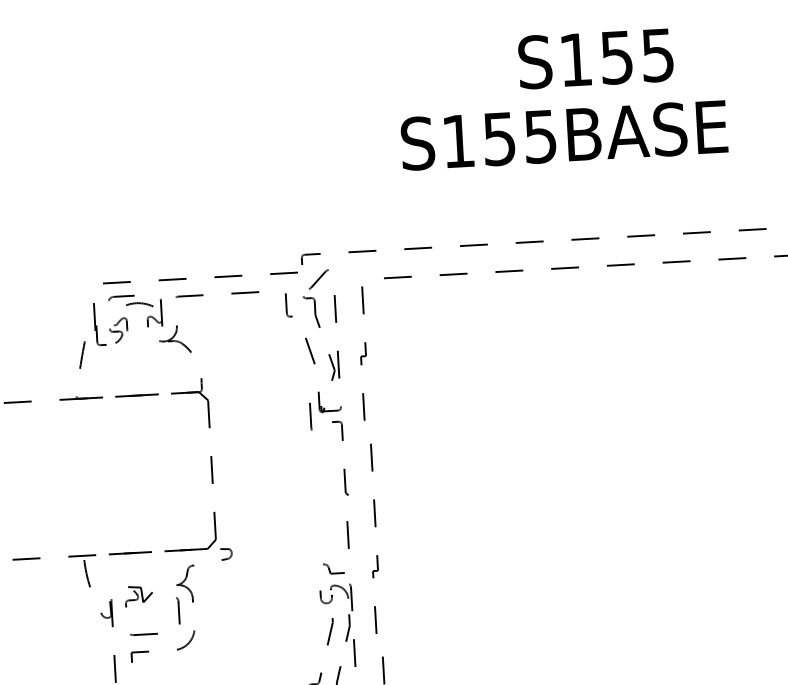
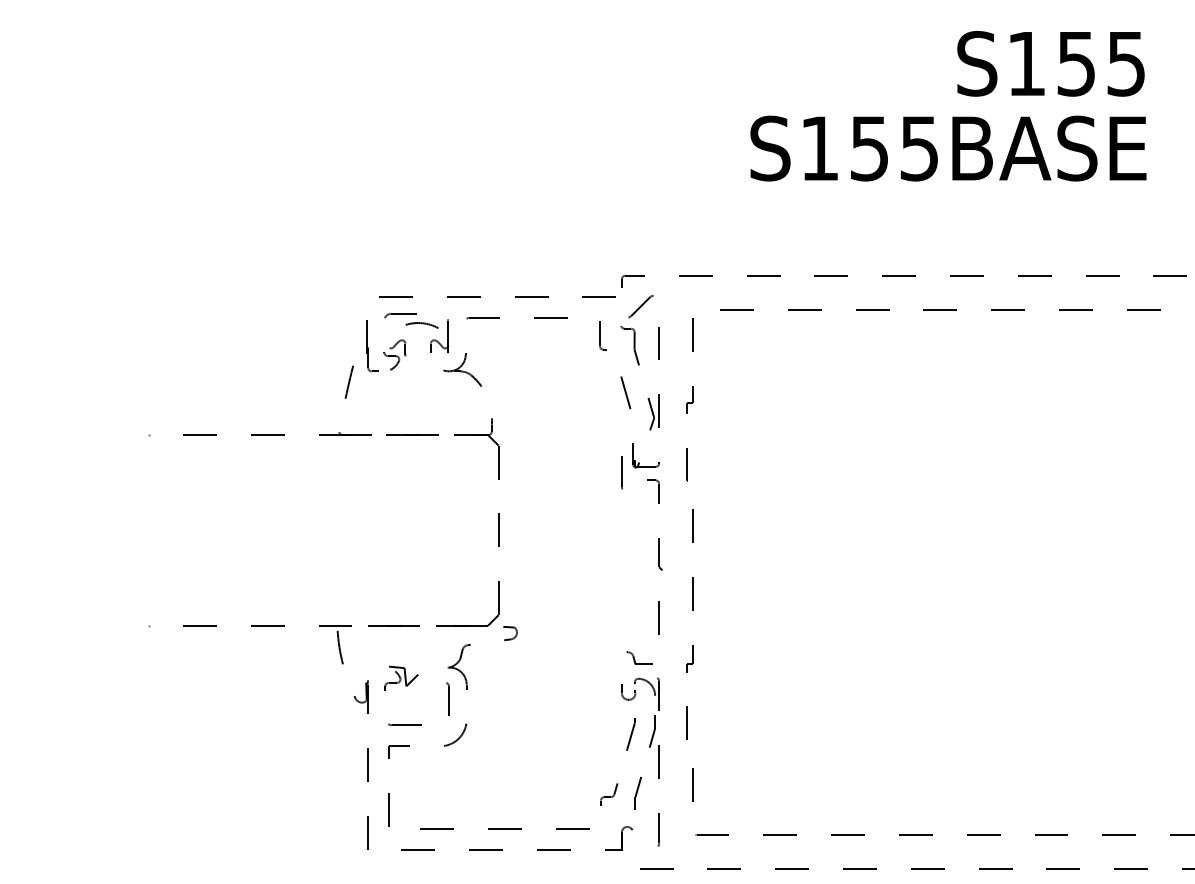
text: (595, 58) -> (1050, 63), moved

